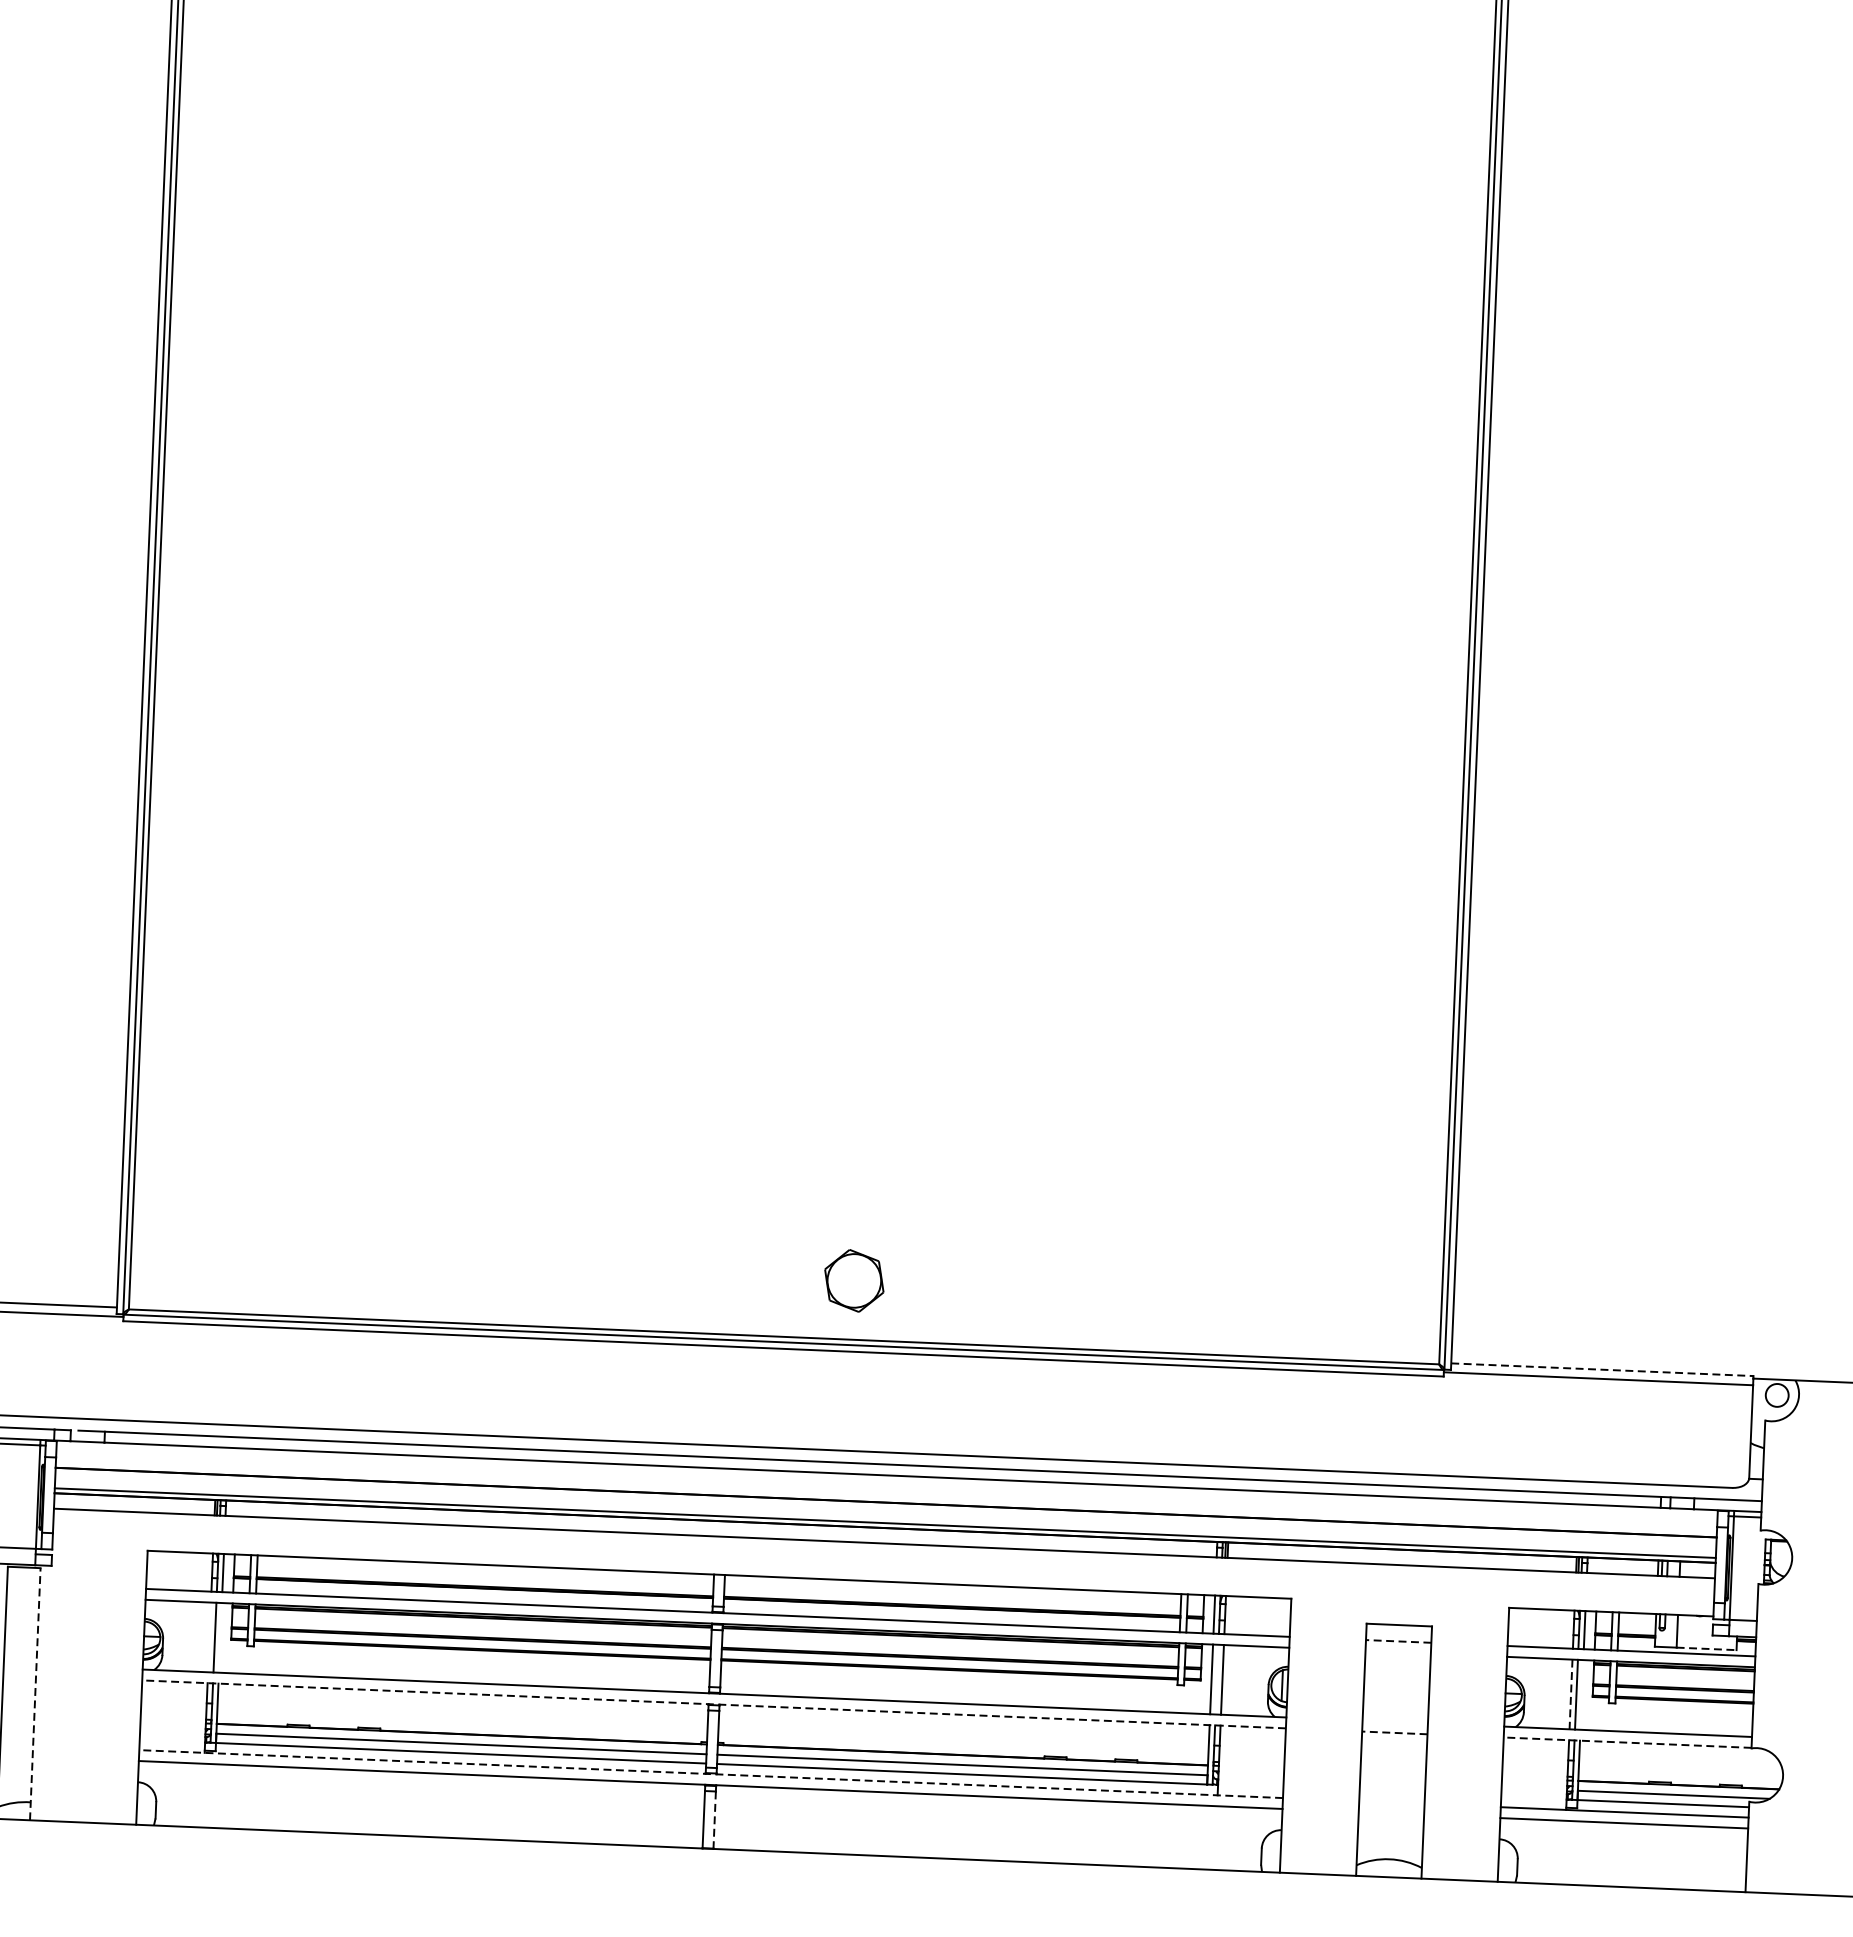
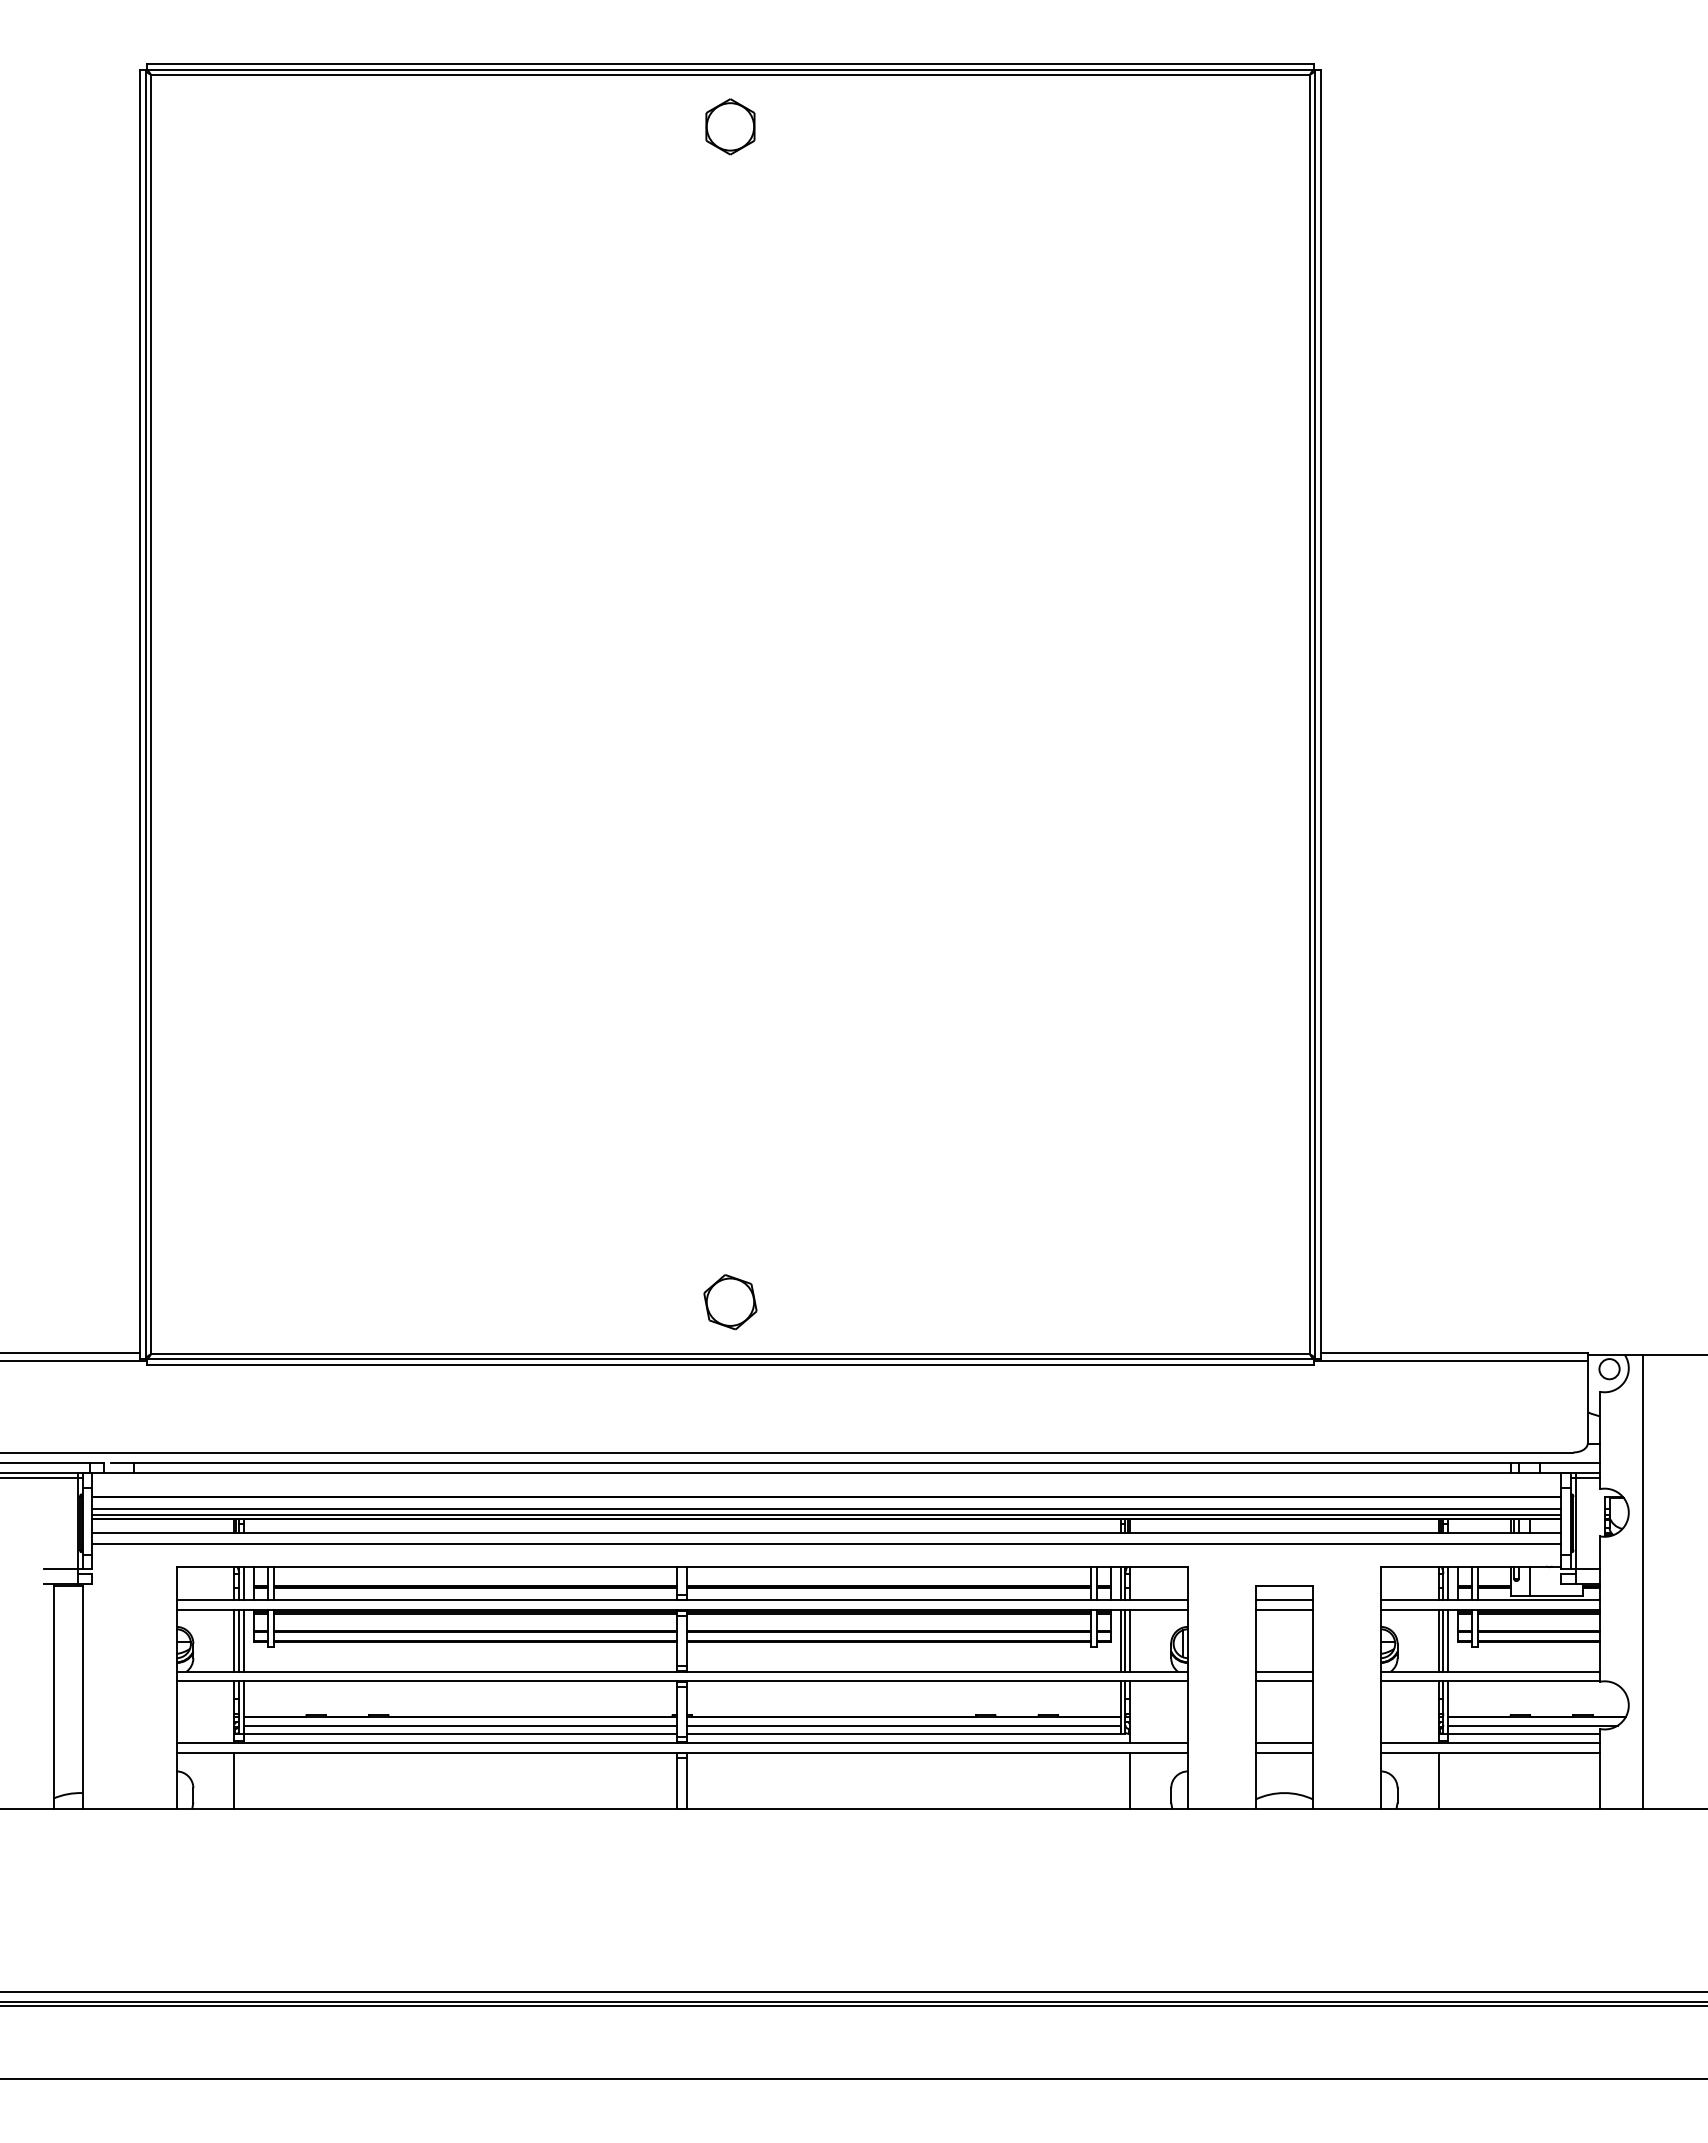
part: (854, 1281) -> (730, 1302), moved
line: (1602, 1369) -> (1454, 1352), dashed -> solid
line: (885, 1515) -> (826, 1508), added
line: (883, 1555) -> (826, 1543), added
line: (209, 1637) -> (234, 1640), added
line: (219, 1637) -> (243, 1640), added
line: (1805, 1637) -> (1643, 1581), added
line: (1398, 1641) -> (1284, 1600), dashed -> solid
line: (1707, 1648) -> (1557, 1595), dashed -> solid
line: (1398, 1652) -> (1284, 1610), added
line: (1217, 1679) -> (1125, 1640), added
line: (35, 1694) -> (82, 1697), dashed -> solid
line: (1570, 1694) -> (1438, 1640), dashed -> solid
line: (1582, 1694) -> (1448, 1640), added
line: (714, 1704) -> (682, 1681), dashed -> solid
line: (1395, 1721) -> (1284, 1671), added
line: (1394, 1733) -> (1284, 1681), dashed -> solid
line: (1627, 1742) -> (1490, 1681), dashed -> solid
line: (711, 1773) -> (682, 1742), dashed -> solid
line: (203, 1795) -> (234, 1780), added
line: (1392, 1802) -> (1284, 1742), added
line: (1391, 1813) -> (1284, 1752), added
line: (715, 1820) -> (687, 1783), dashed -> solid
line: (1216, 1837) -> (1130, 1780), added
line: (1564, 1852) -> (1438, 1780), added

